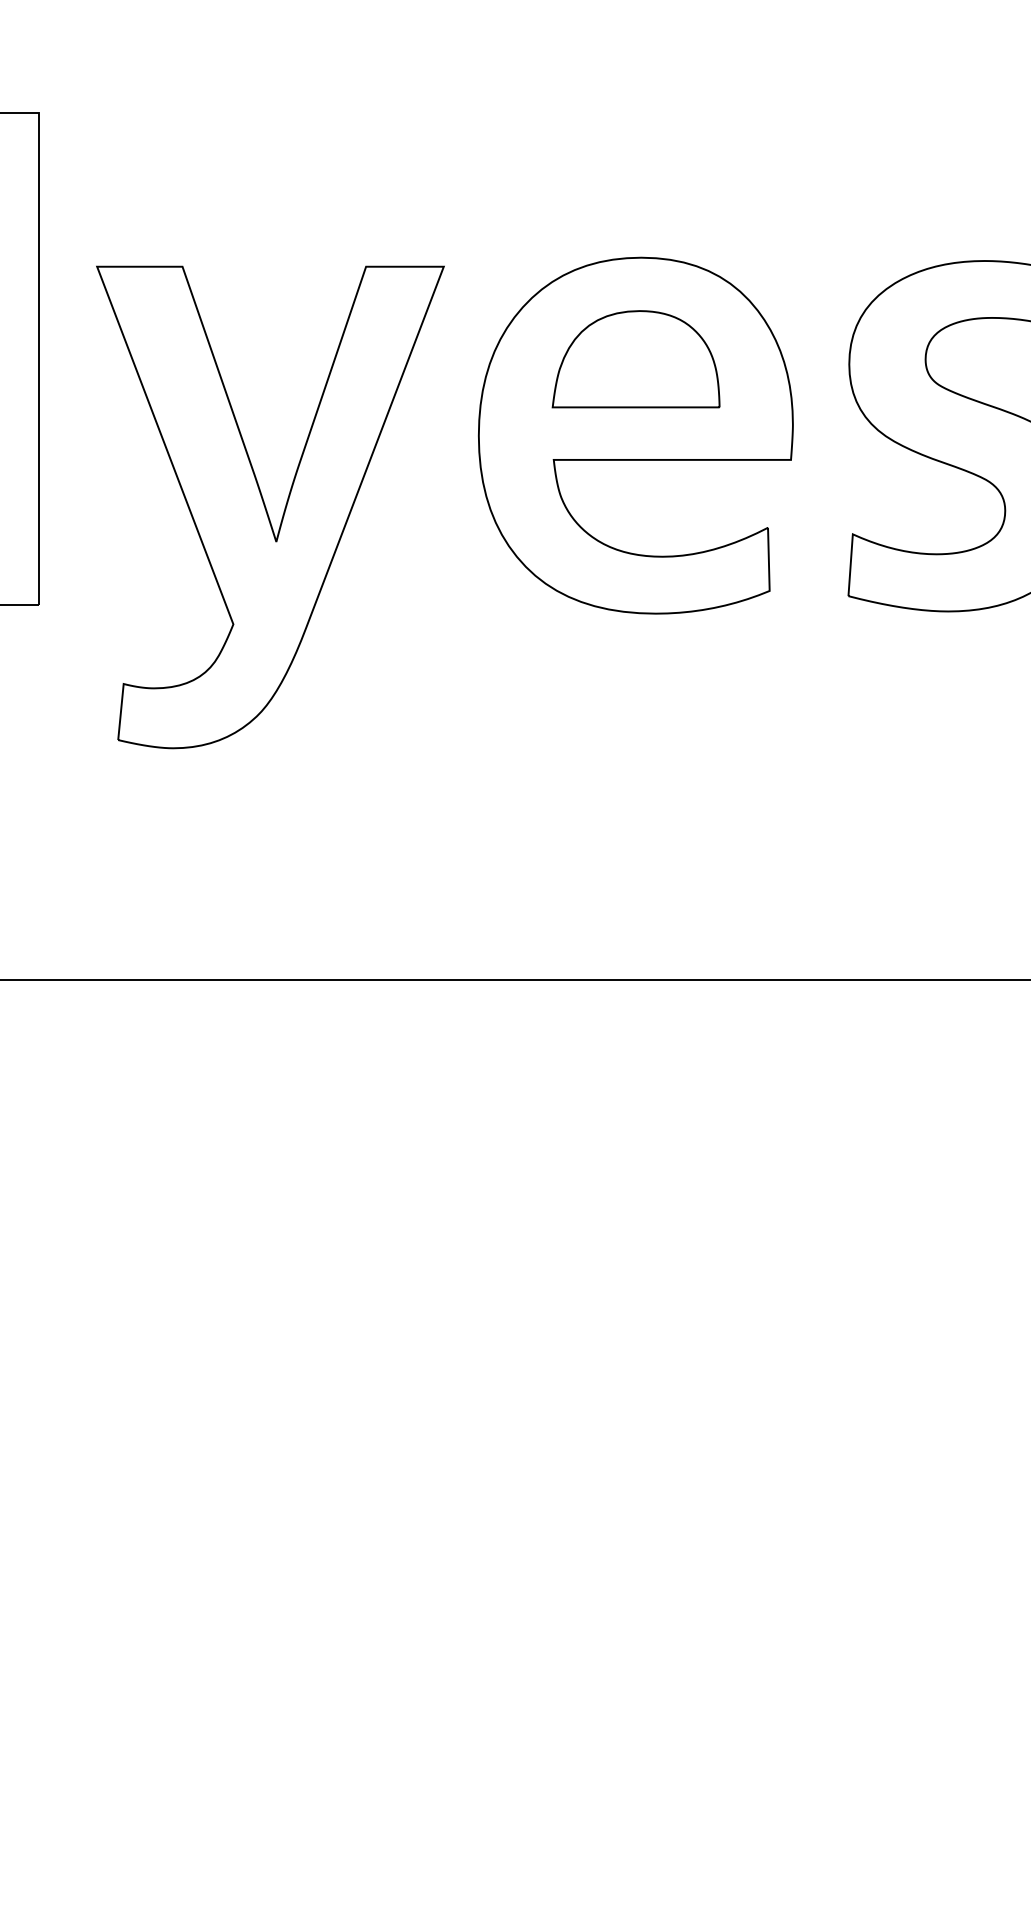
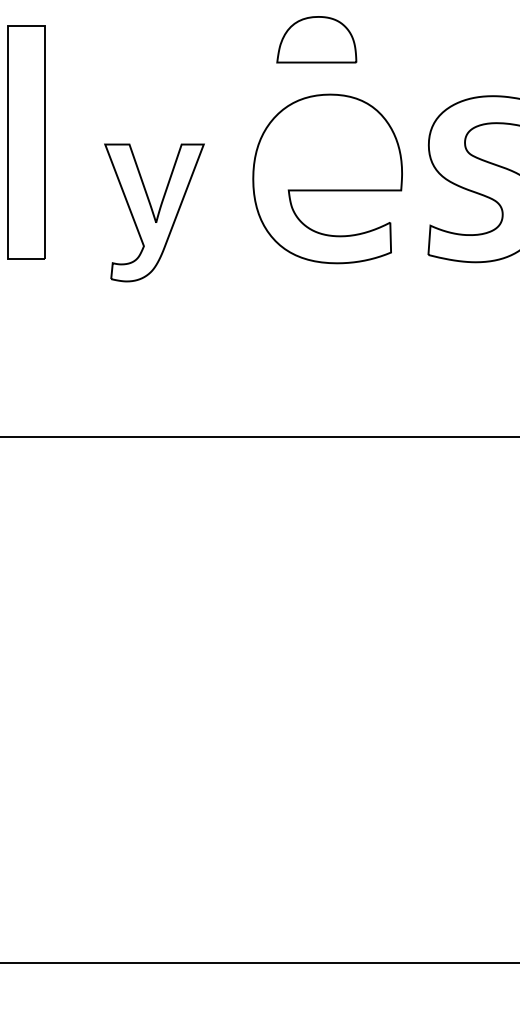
part: (635, 358) -> (316, 39), moved
part: (270, 506) -> (154, 212), size x0.6

